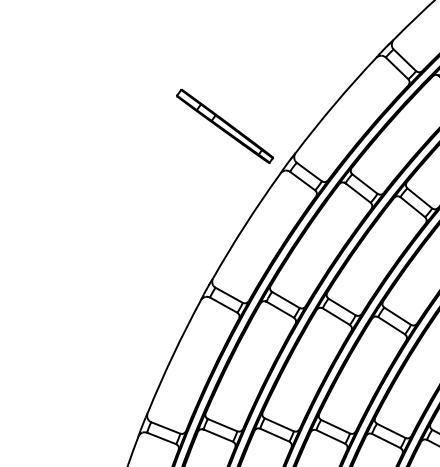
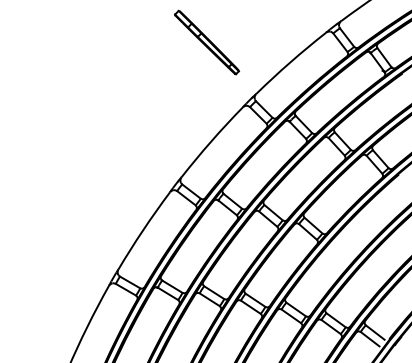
part: (224, 126) -> (206, 42), moved

